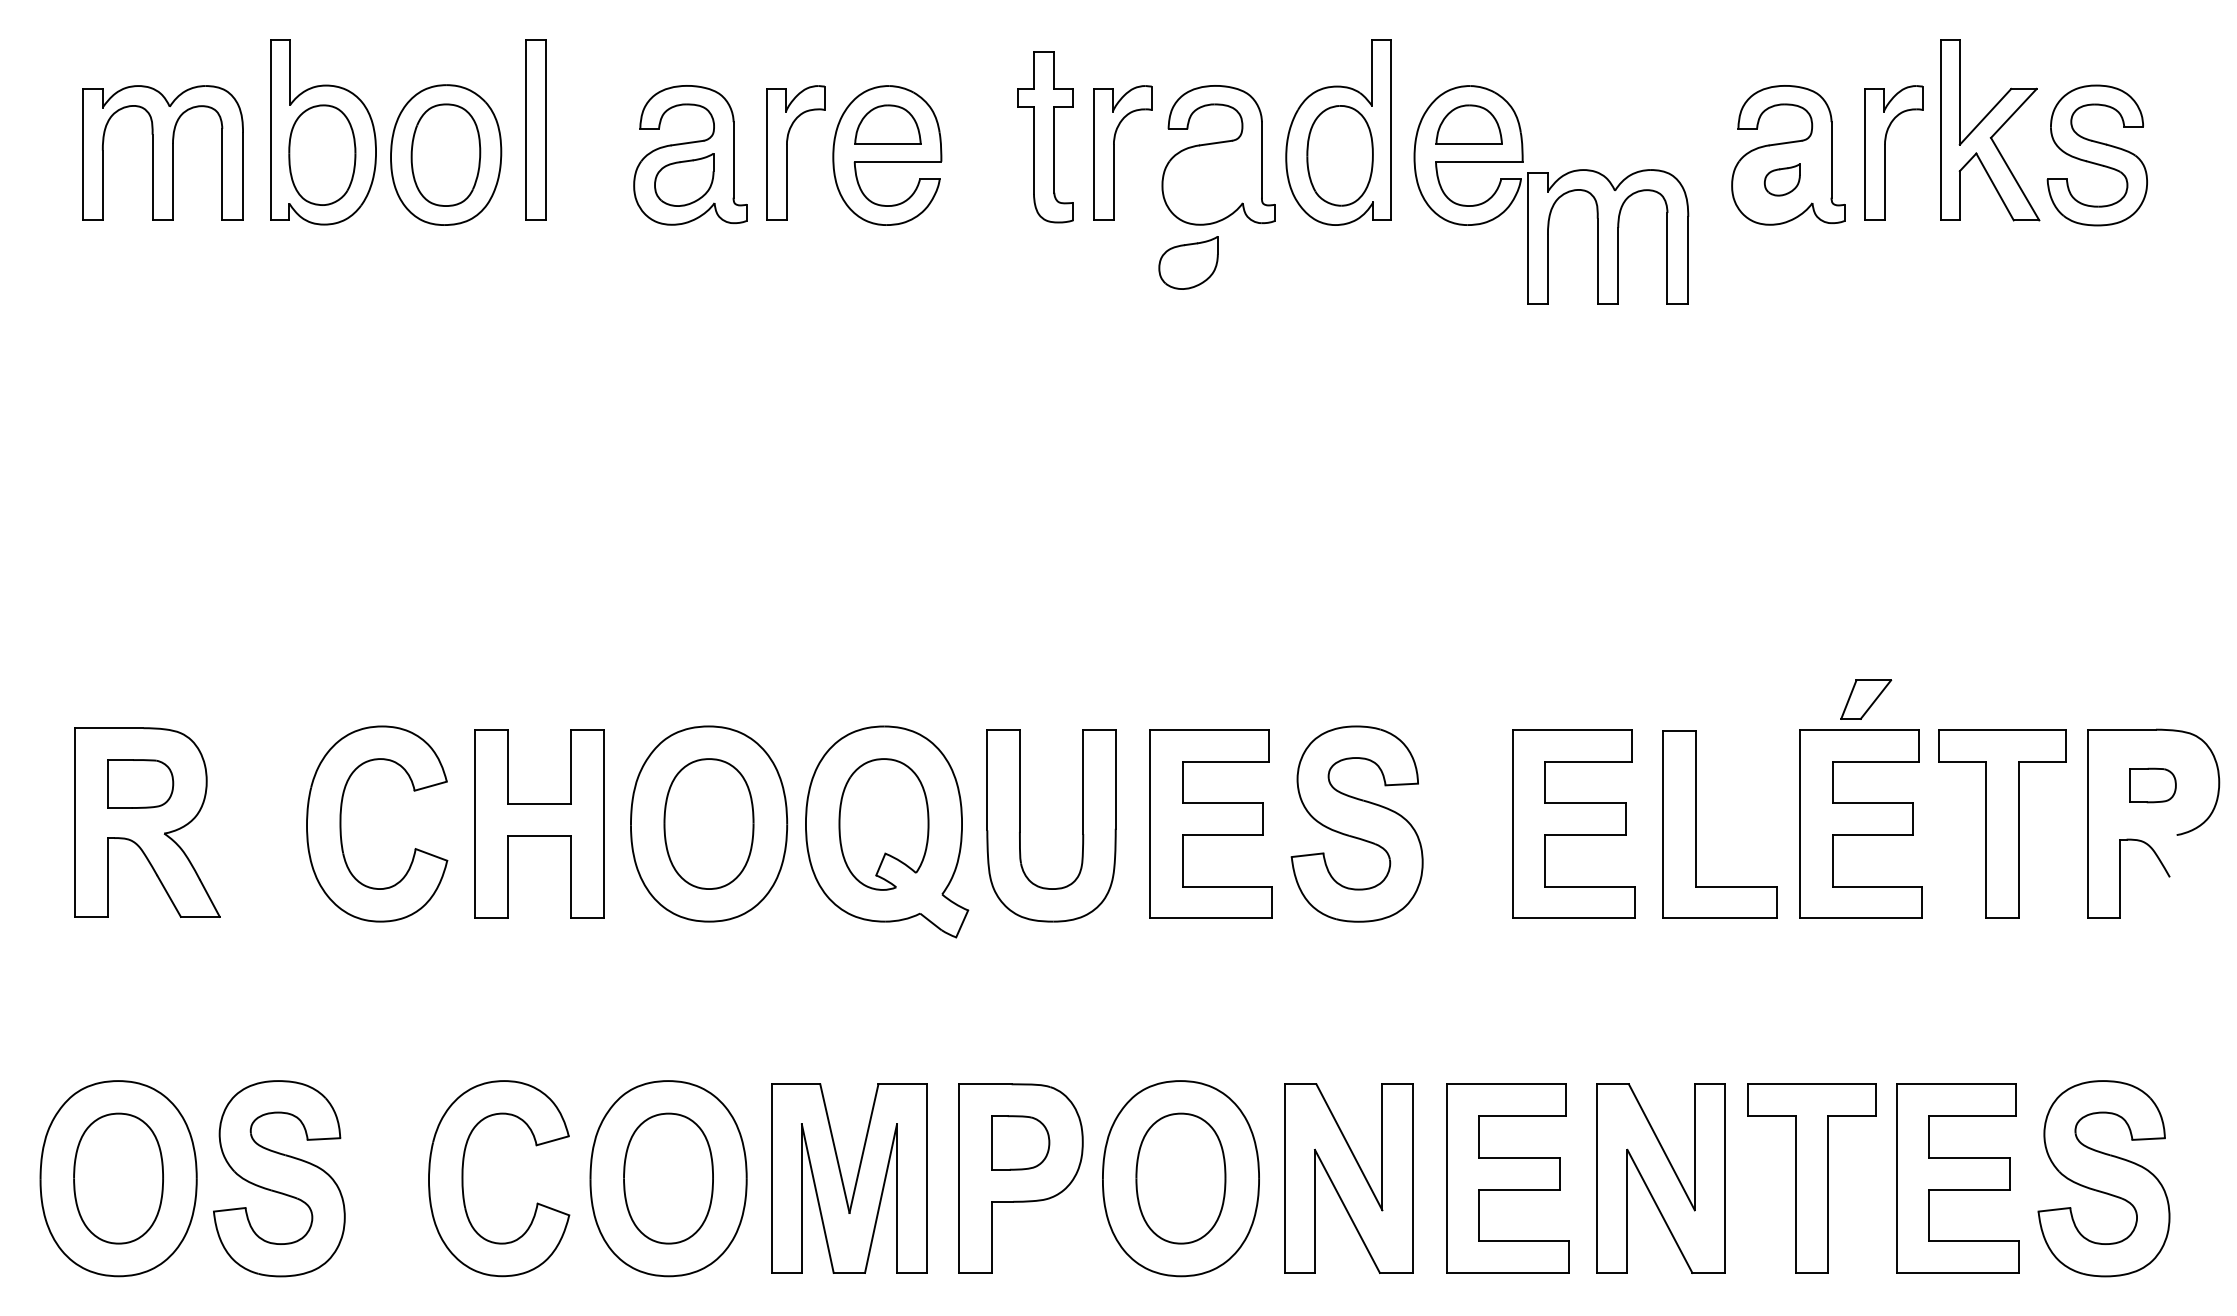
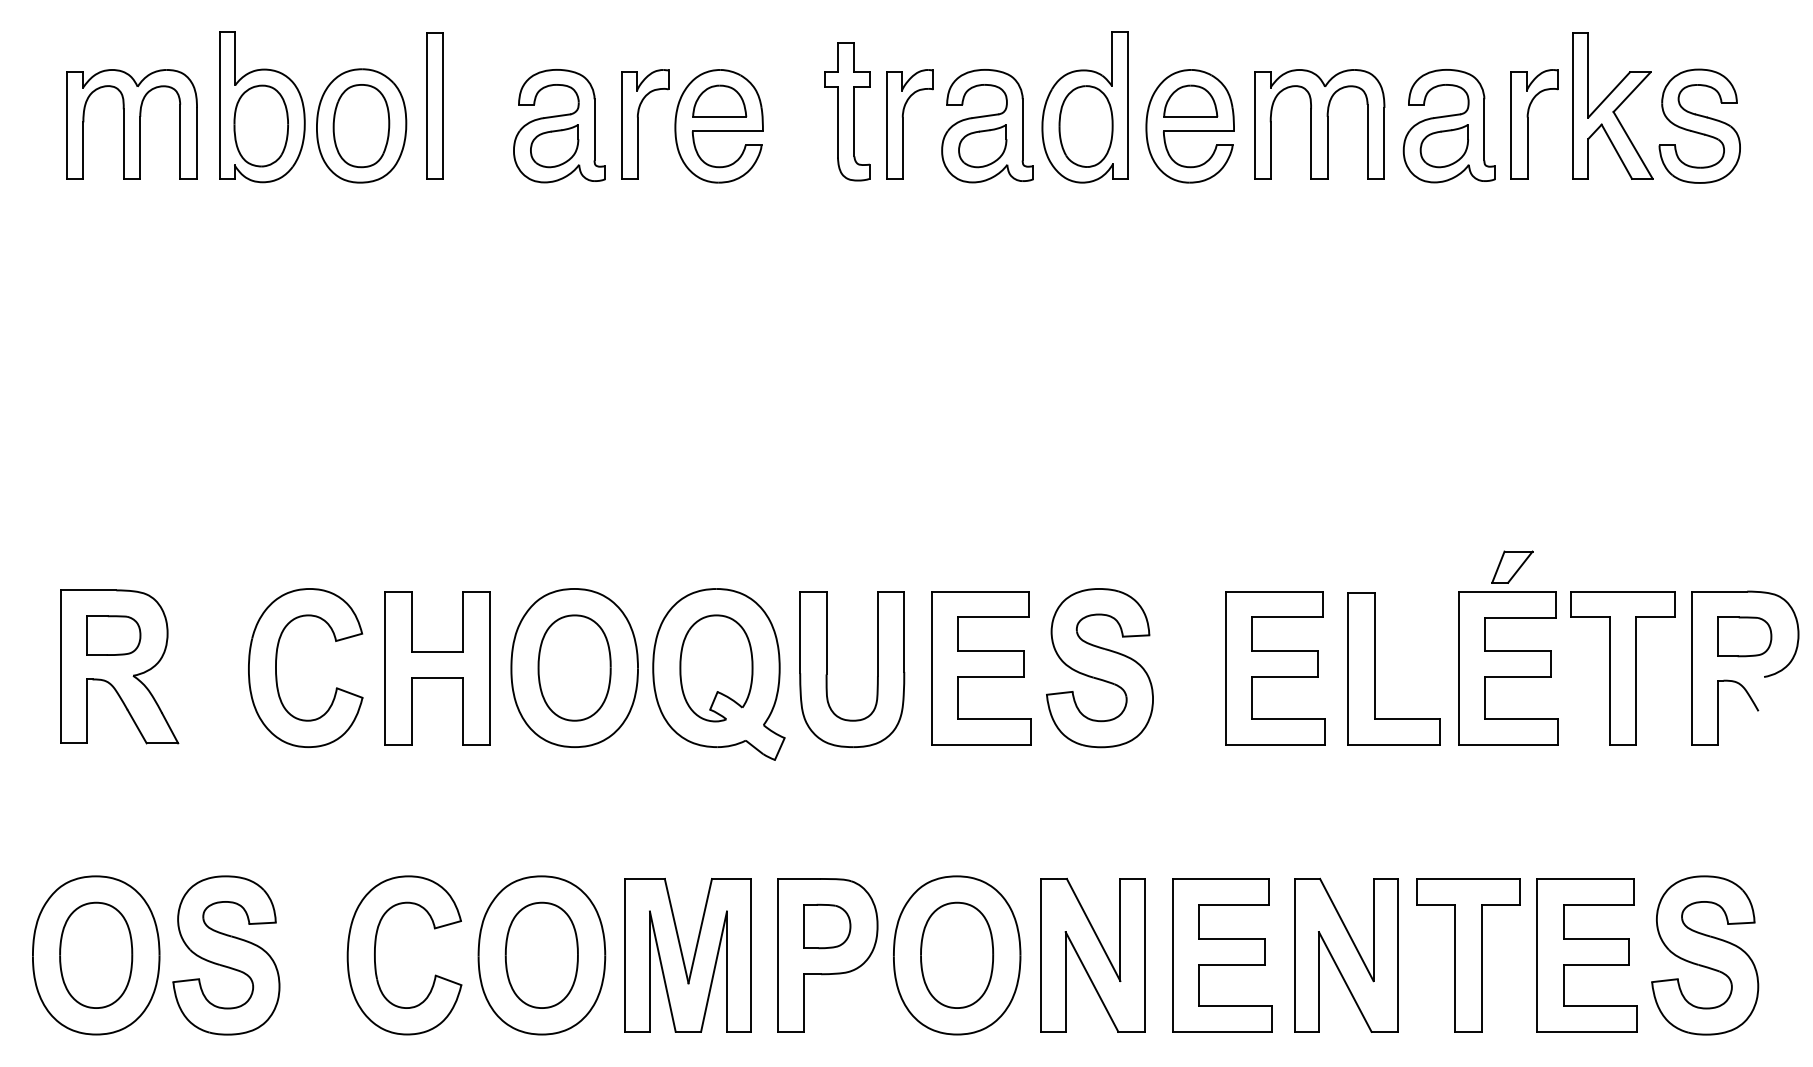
part: (1782, 179) -> (1444, 145), size x1.67
part: (1608, 236) -> (1319, 123), moved
part: (1188, 262) -> (982, 145), moved
part: (2152, 785) -> (1744, 636), size x1.43

